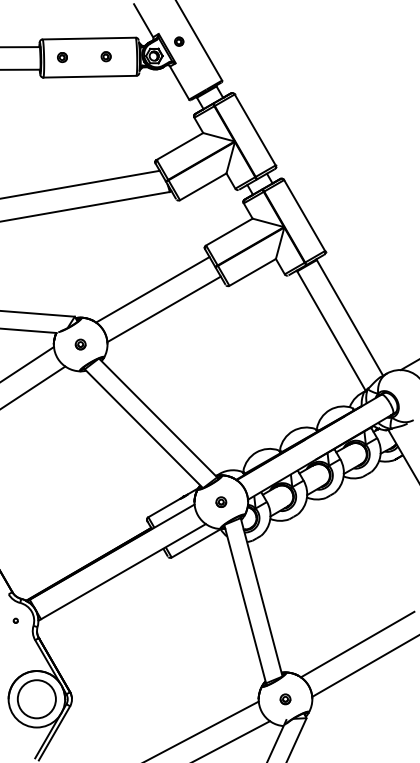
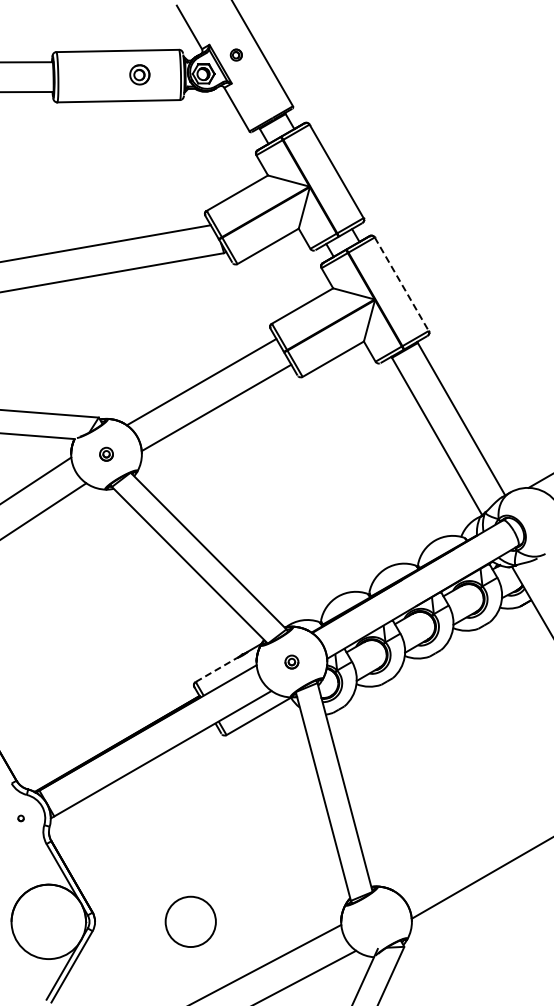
part: (106, 56) -> (140, 74), size x1.6
part: (62, 57) -> (82, 75), removed
line: (304, 215) -> (401, 284), solid -> dashed
line: (164, 508) -> (216, 670), solid -> dashed
line: (357, 644) -> (471, 849), removed
circle: (36, 698) -> (190, 921), moved
part: (285, 698) -> (376, 921), removed

